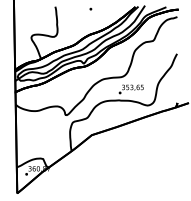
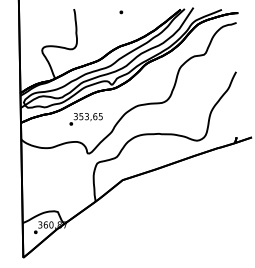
text: (130, 89) -> (85, 119), moved

